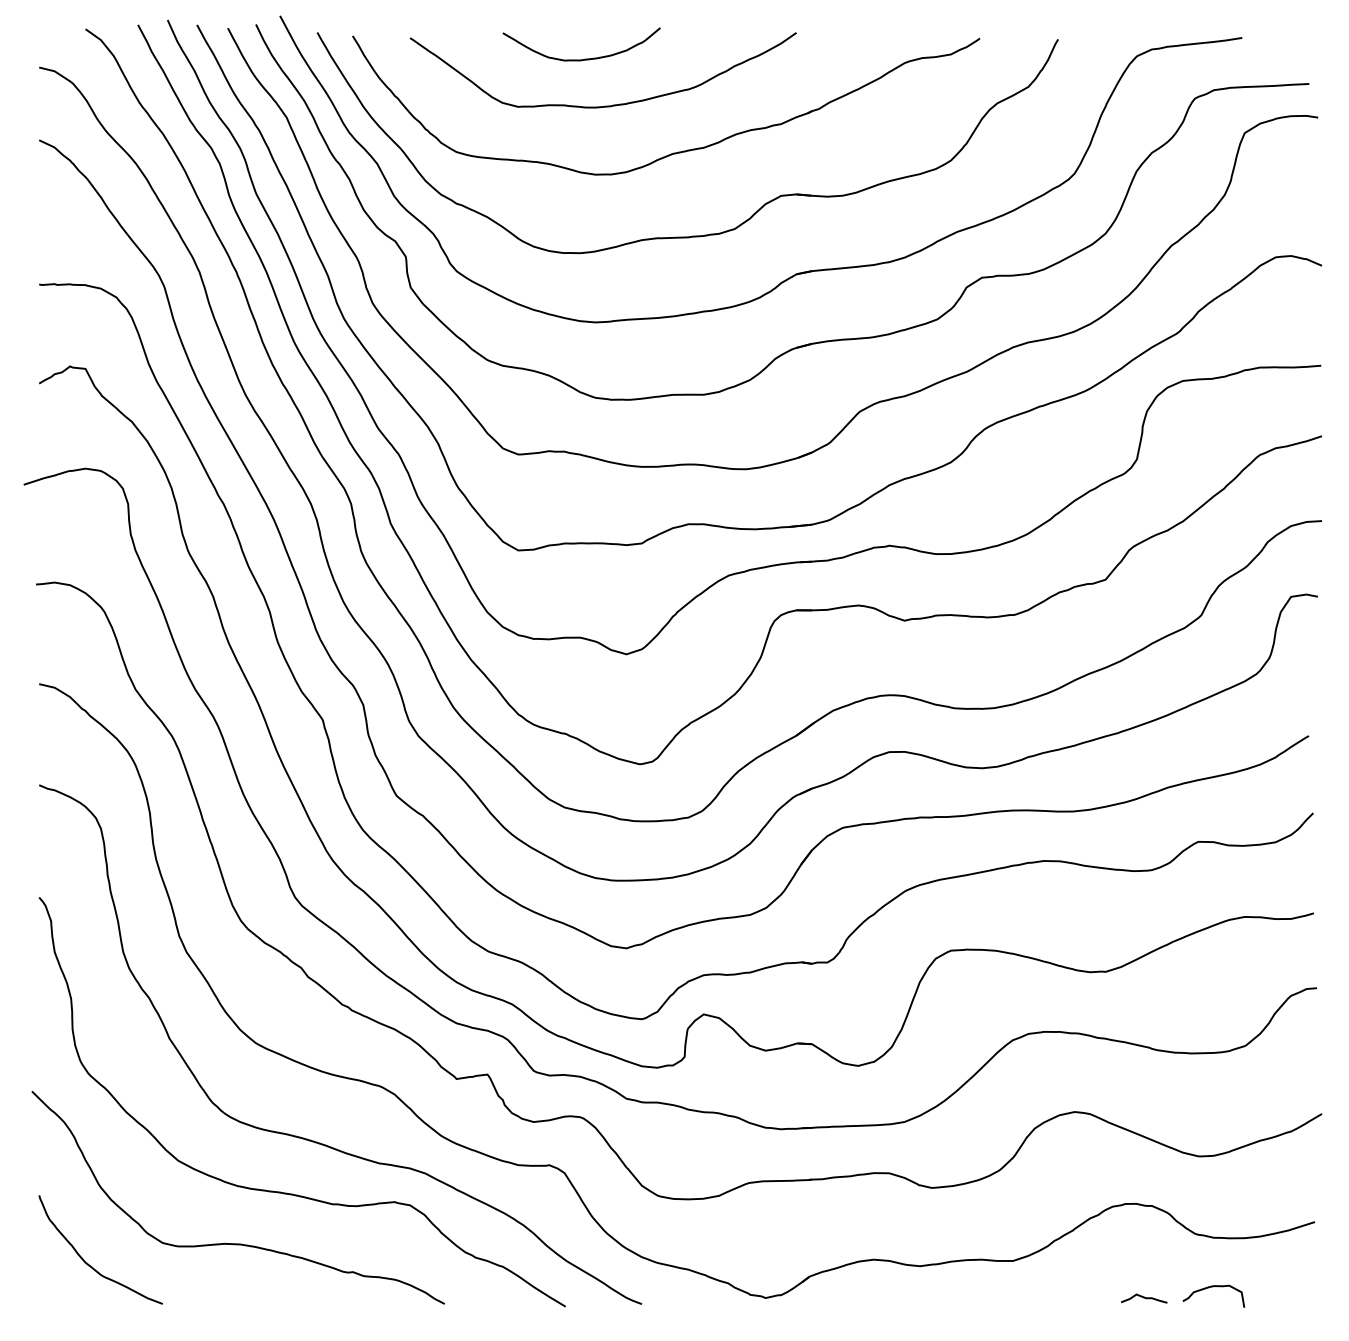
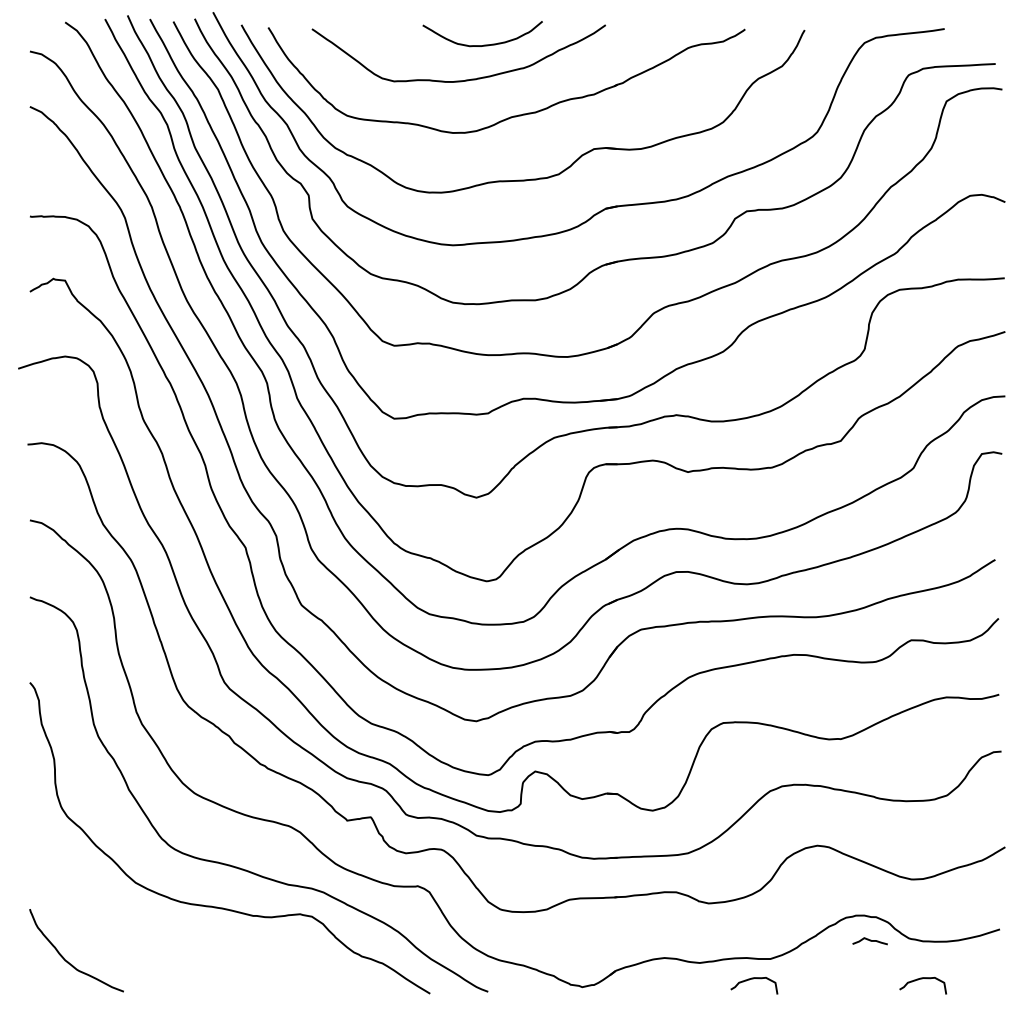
curve: (584, 58) -> (484, 44), moved
curve: (237, 1243) -> (180, 945), removed
curve: (991, 1287) -> (754, 979), added
curve: (1144, 1298) -> (870, 941), moved

